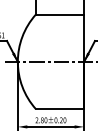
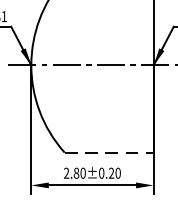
line: (60, 109) -> (110, 153), solid -> dashed

